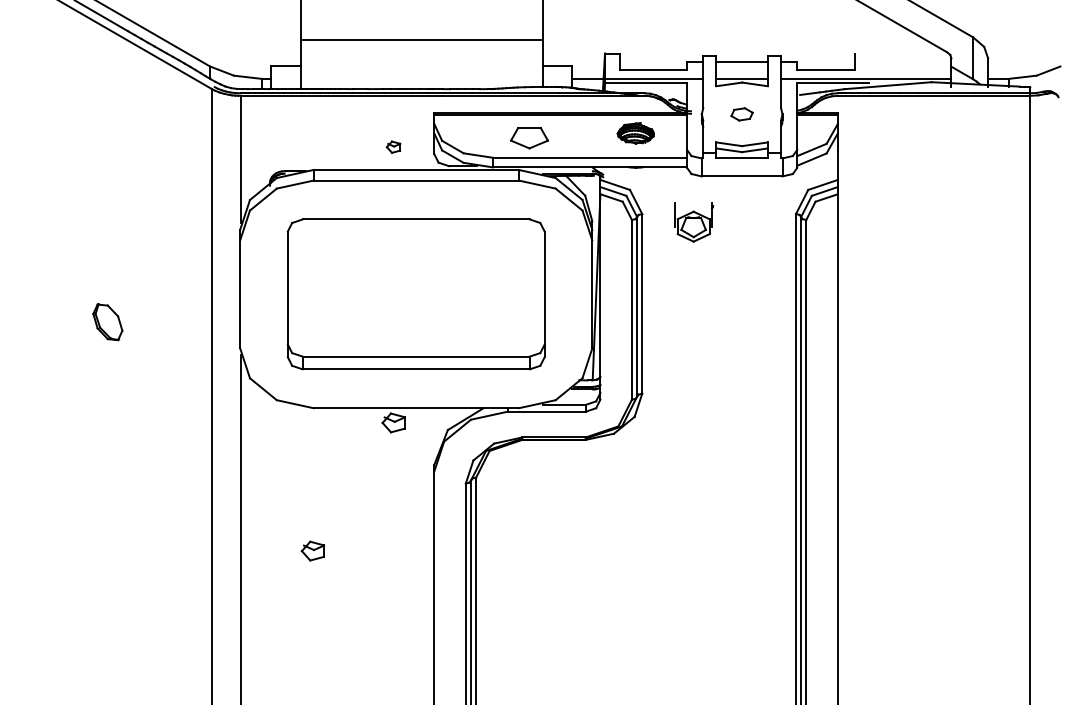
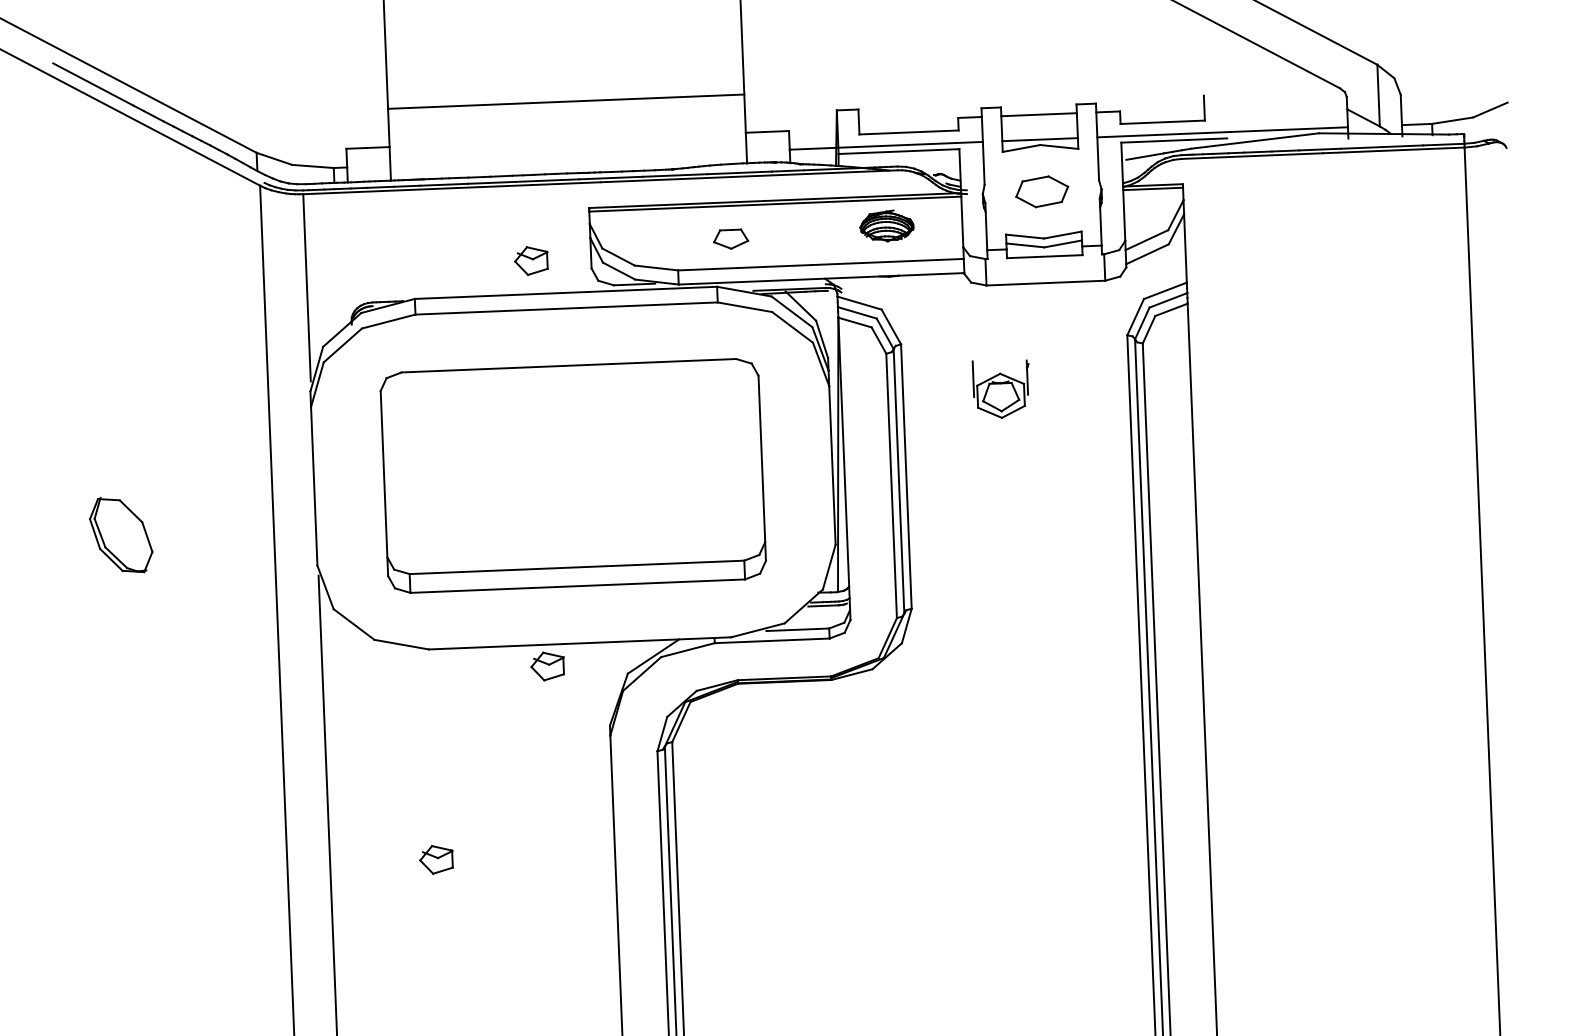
part: (741, 114) -> (1041, 192), size x1.67
part: (529, 137) -> (730, 238), size x0.62
part: (393, 146) -> (531, 259), size x1.67
part: (694, 222) -> (1002, 389), moved
part: (107, 321) -> (120, 534), size x1.43

